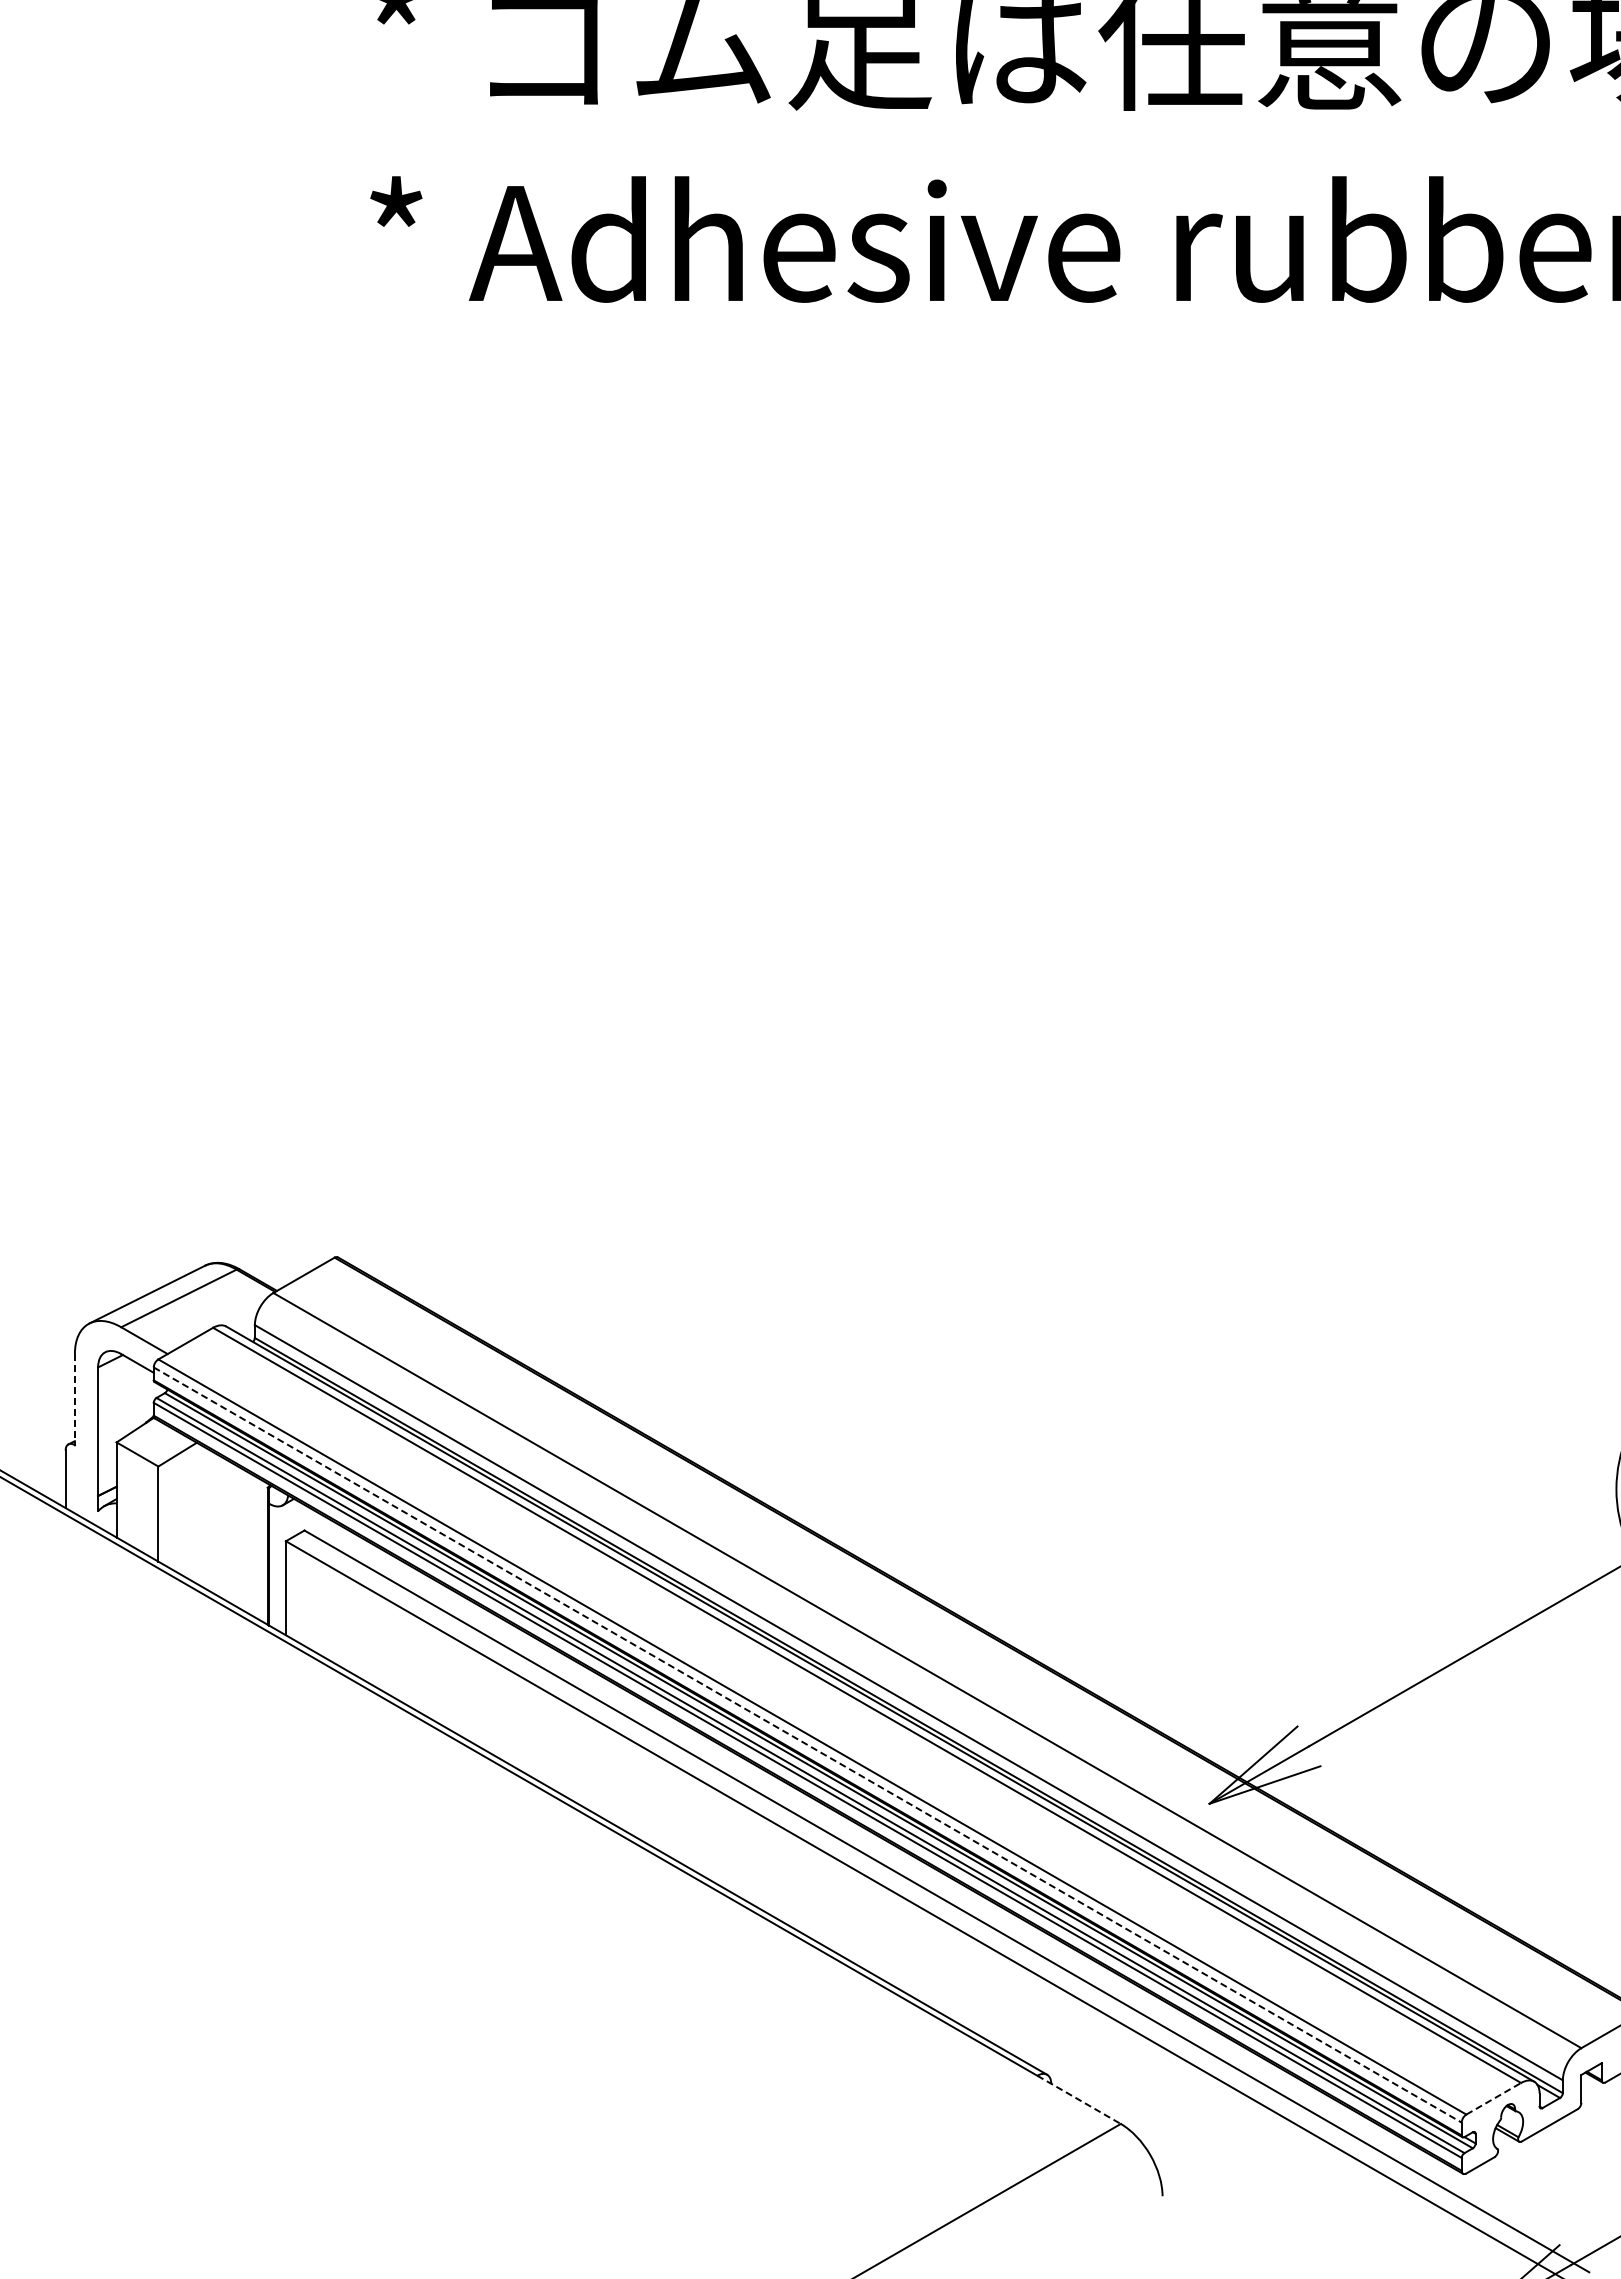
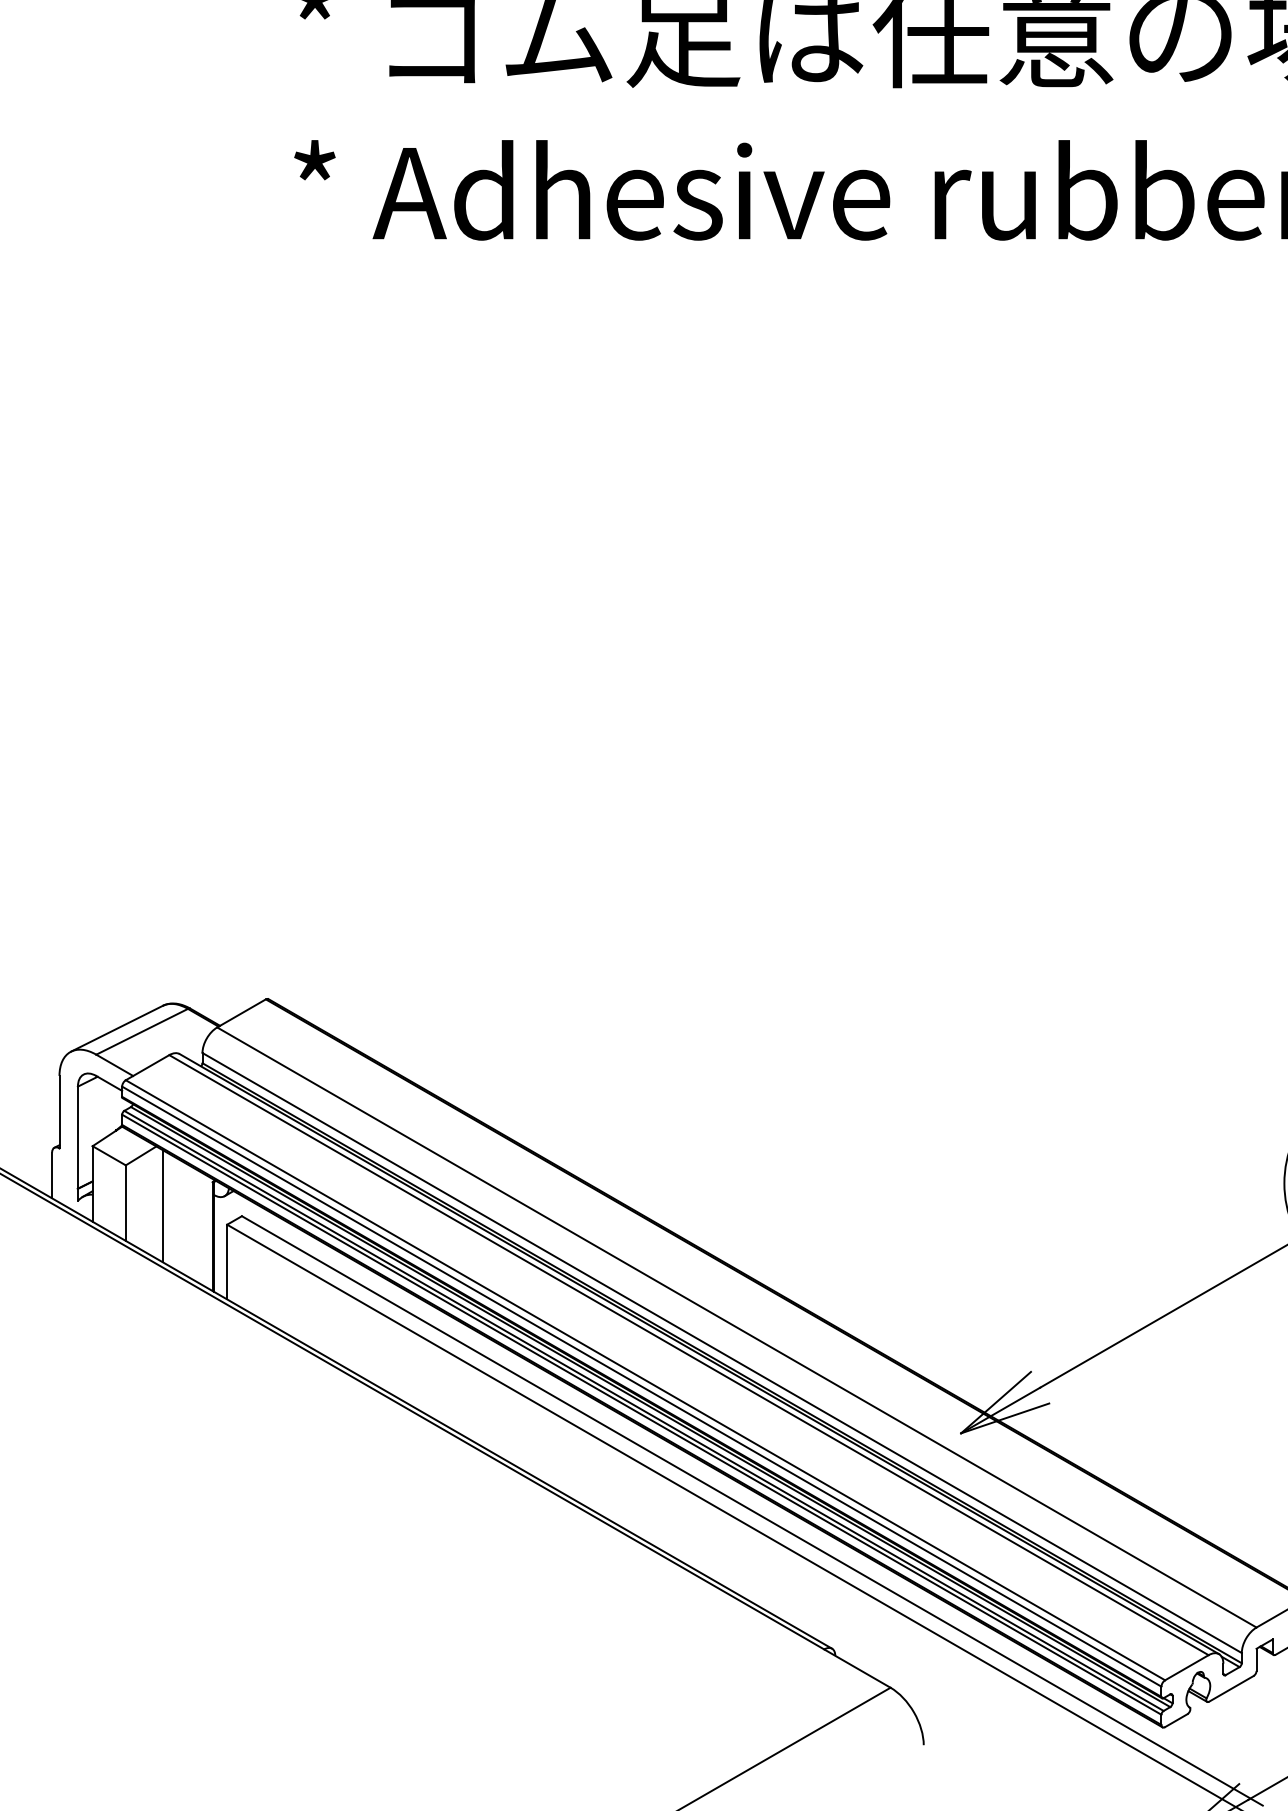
line: (74, 1399) -> (59, 1112), dashed -> solid
line: (204, 1517) -> (162, 1205), added
line: (808, 1745) -> (642, 1387), dashed -> solid
line: (1493, 2098) -> (1186, 1667), dashed -> solid
line: (1079, 2100) -> (857, 1669), dashed -> solid

